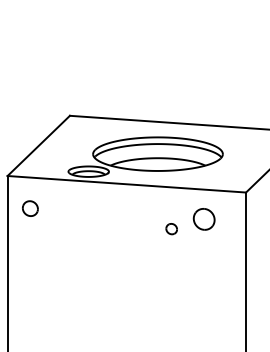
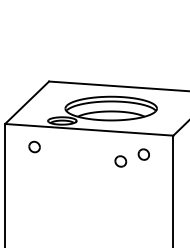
part: (30, 208) -> (34, 146), moved
part: (204, 219) -> (144, 154), size x0.71
part: (171, 228) -> (120, 161), size x1.43

